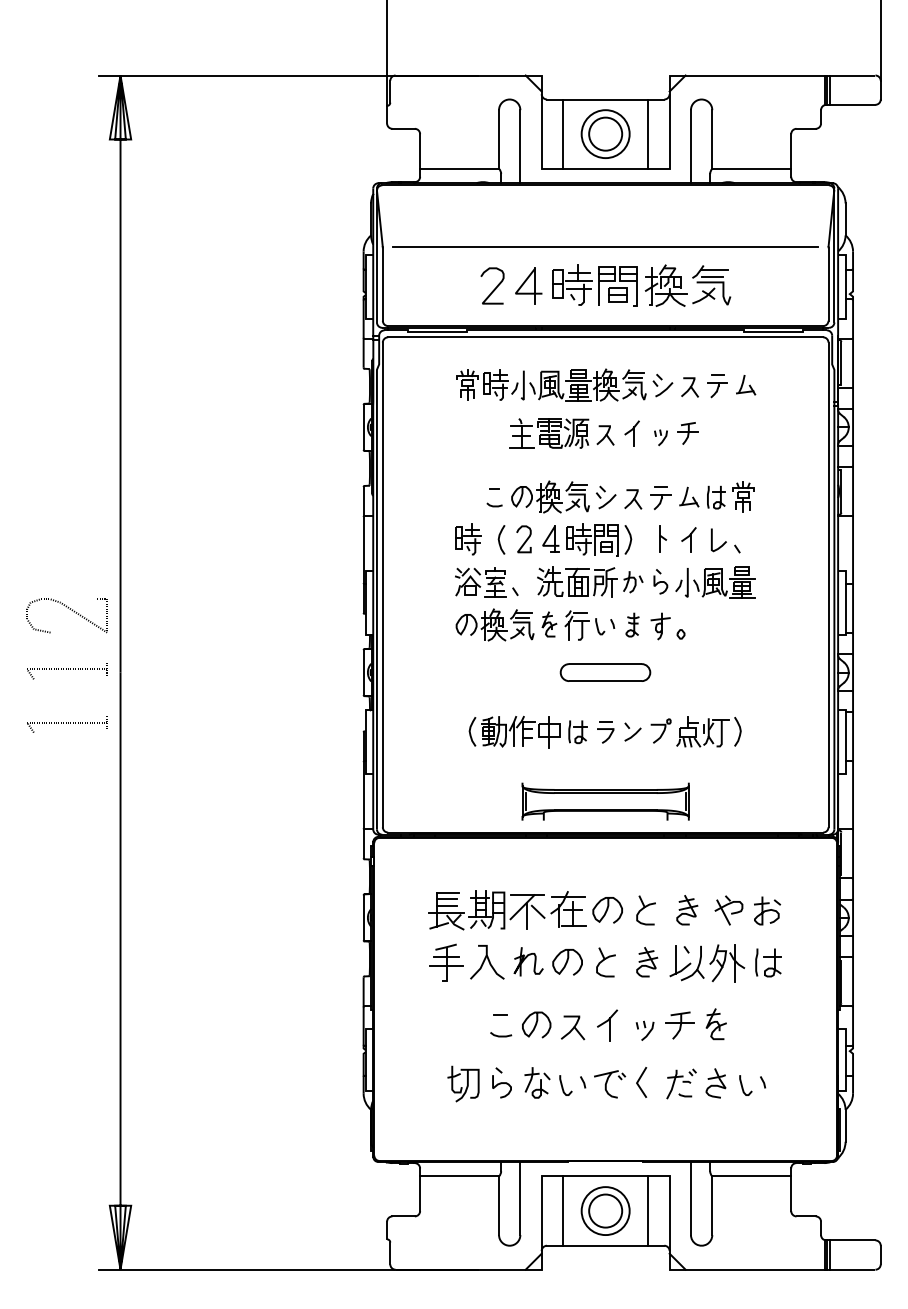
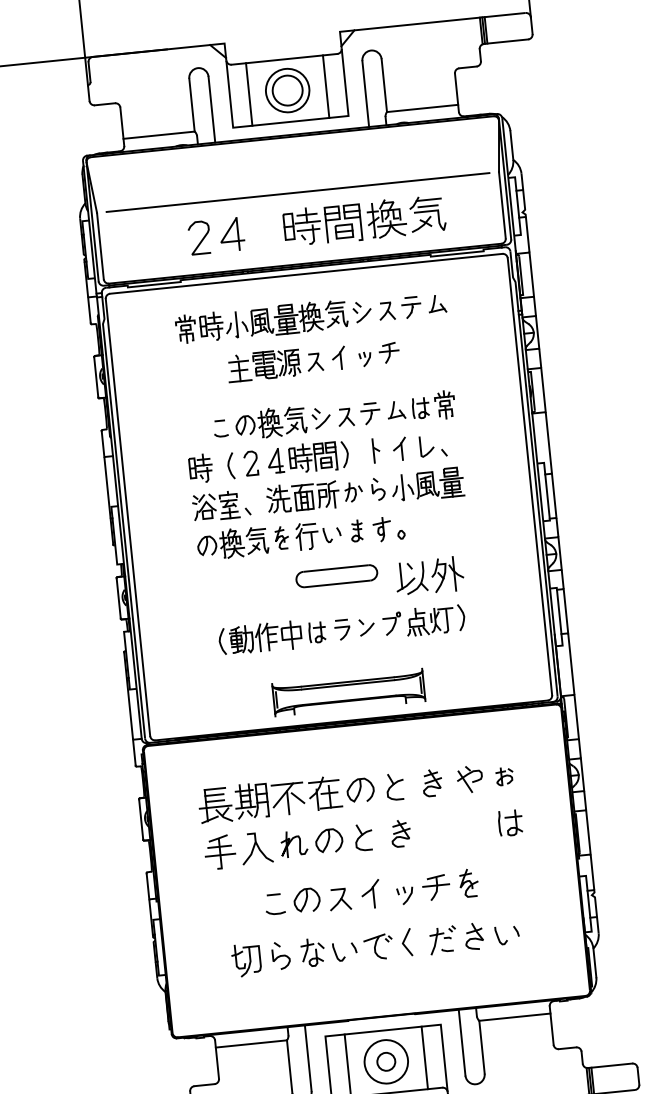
part: (641, 285) -> (364, 220), moved
part: (767, 910) -> (504, 775), size x0.7
part: (707, 963) -> (429, 576), moved
circle: (605, 1210) -> (386, 1061), size x0.6

